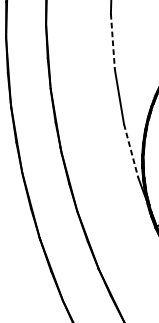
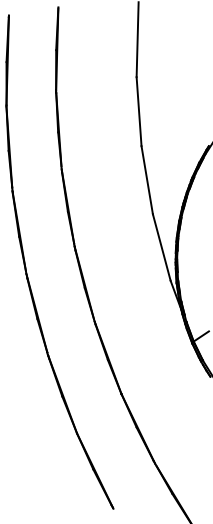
line: (113, 41) -> (139, 111), dashed -> solid
line: (130, 151) -> (161, 248), dashed -> solid

